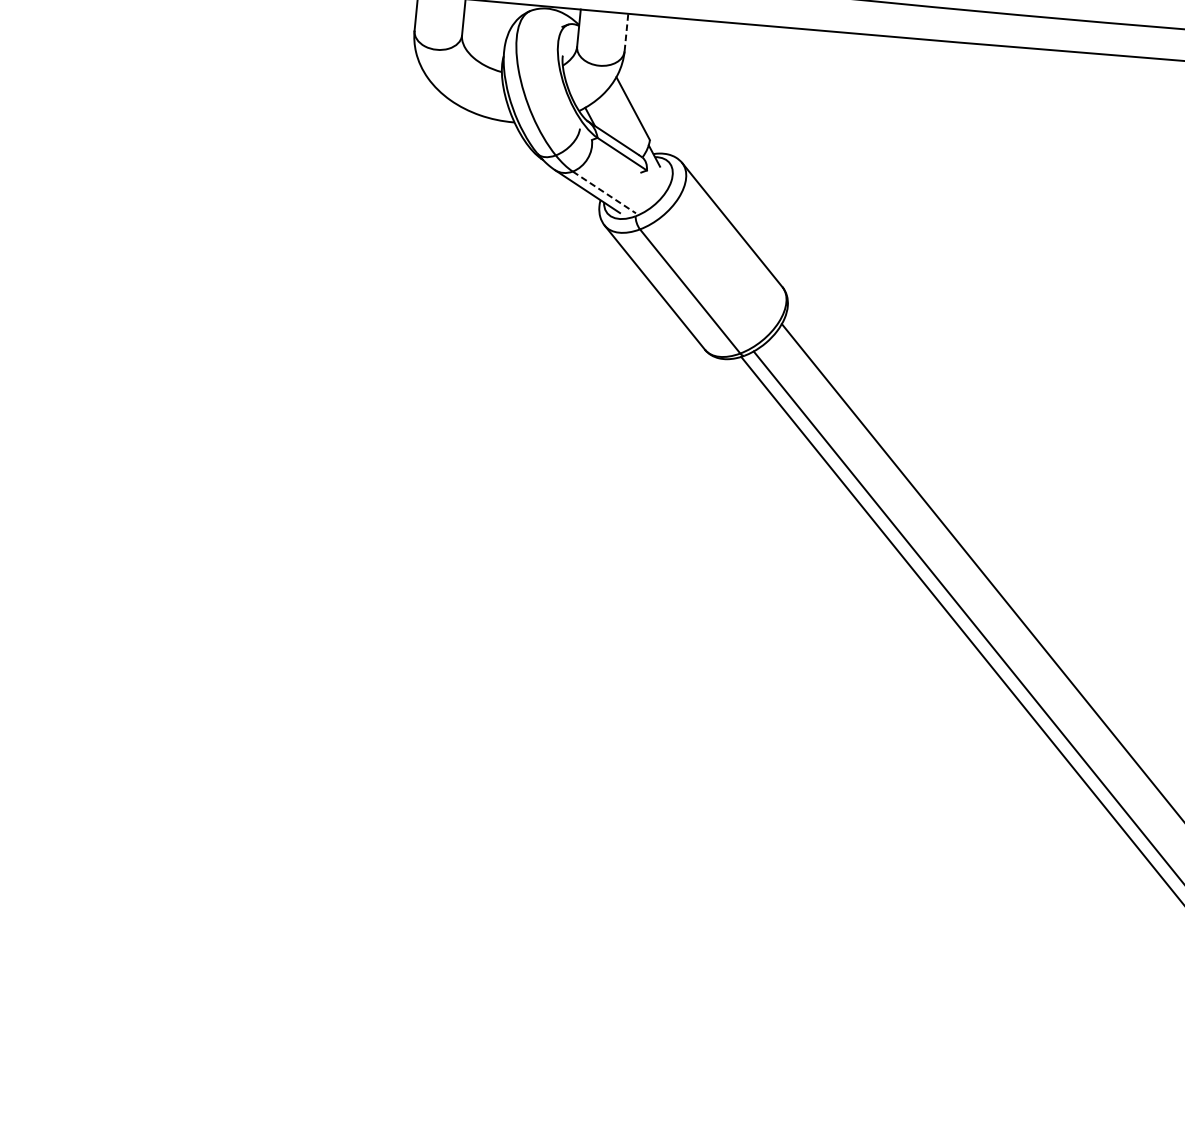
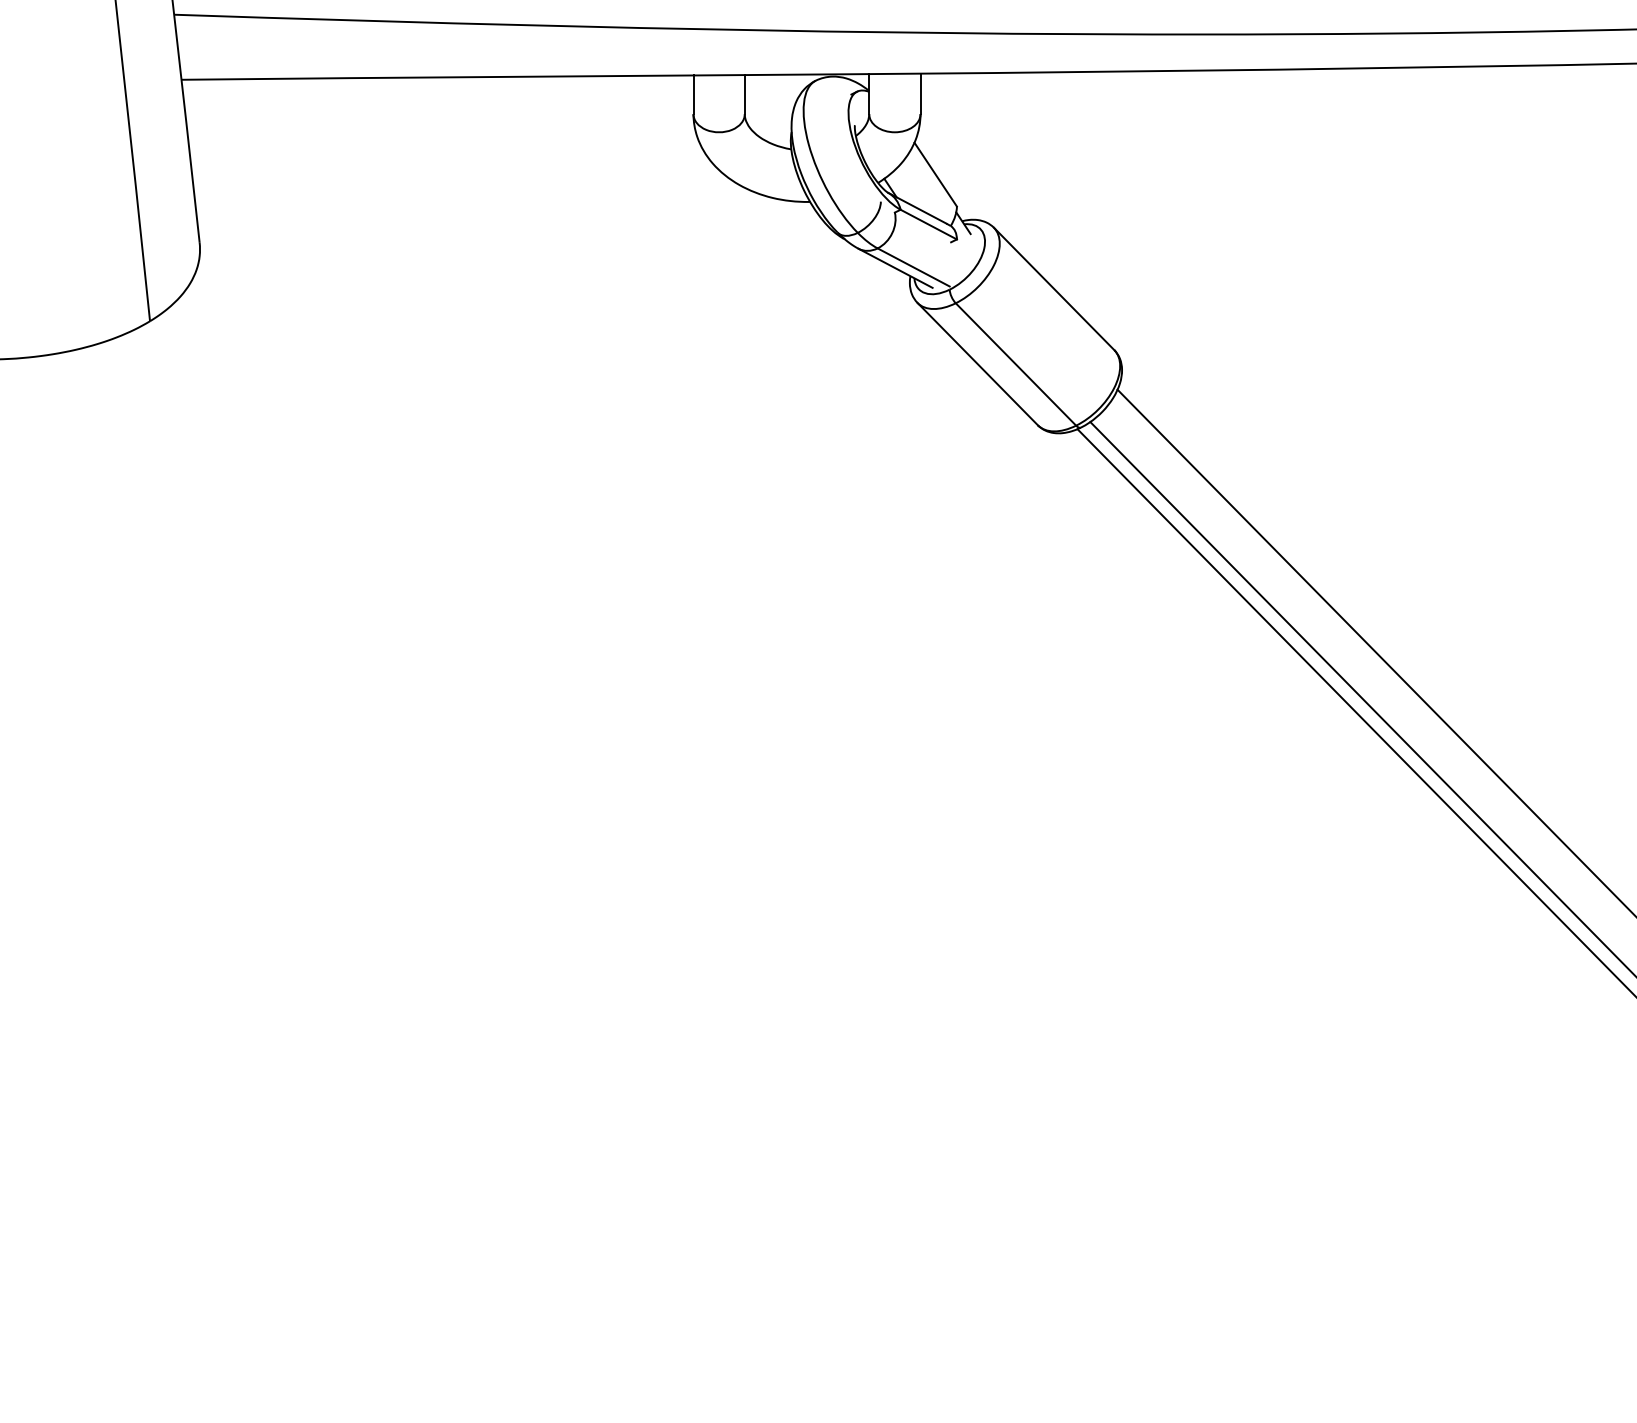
line: (626, 32) -> (920, 93), dashed -> solid
line: (604, 192) -> (913, 267), dashed -> solid

